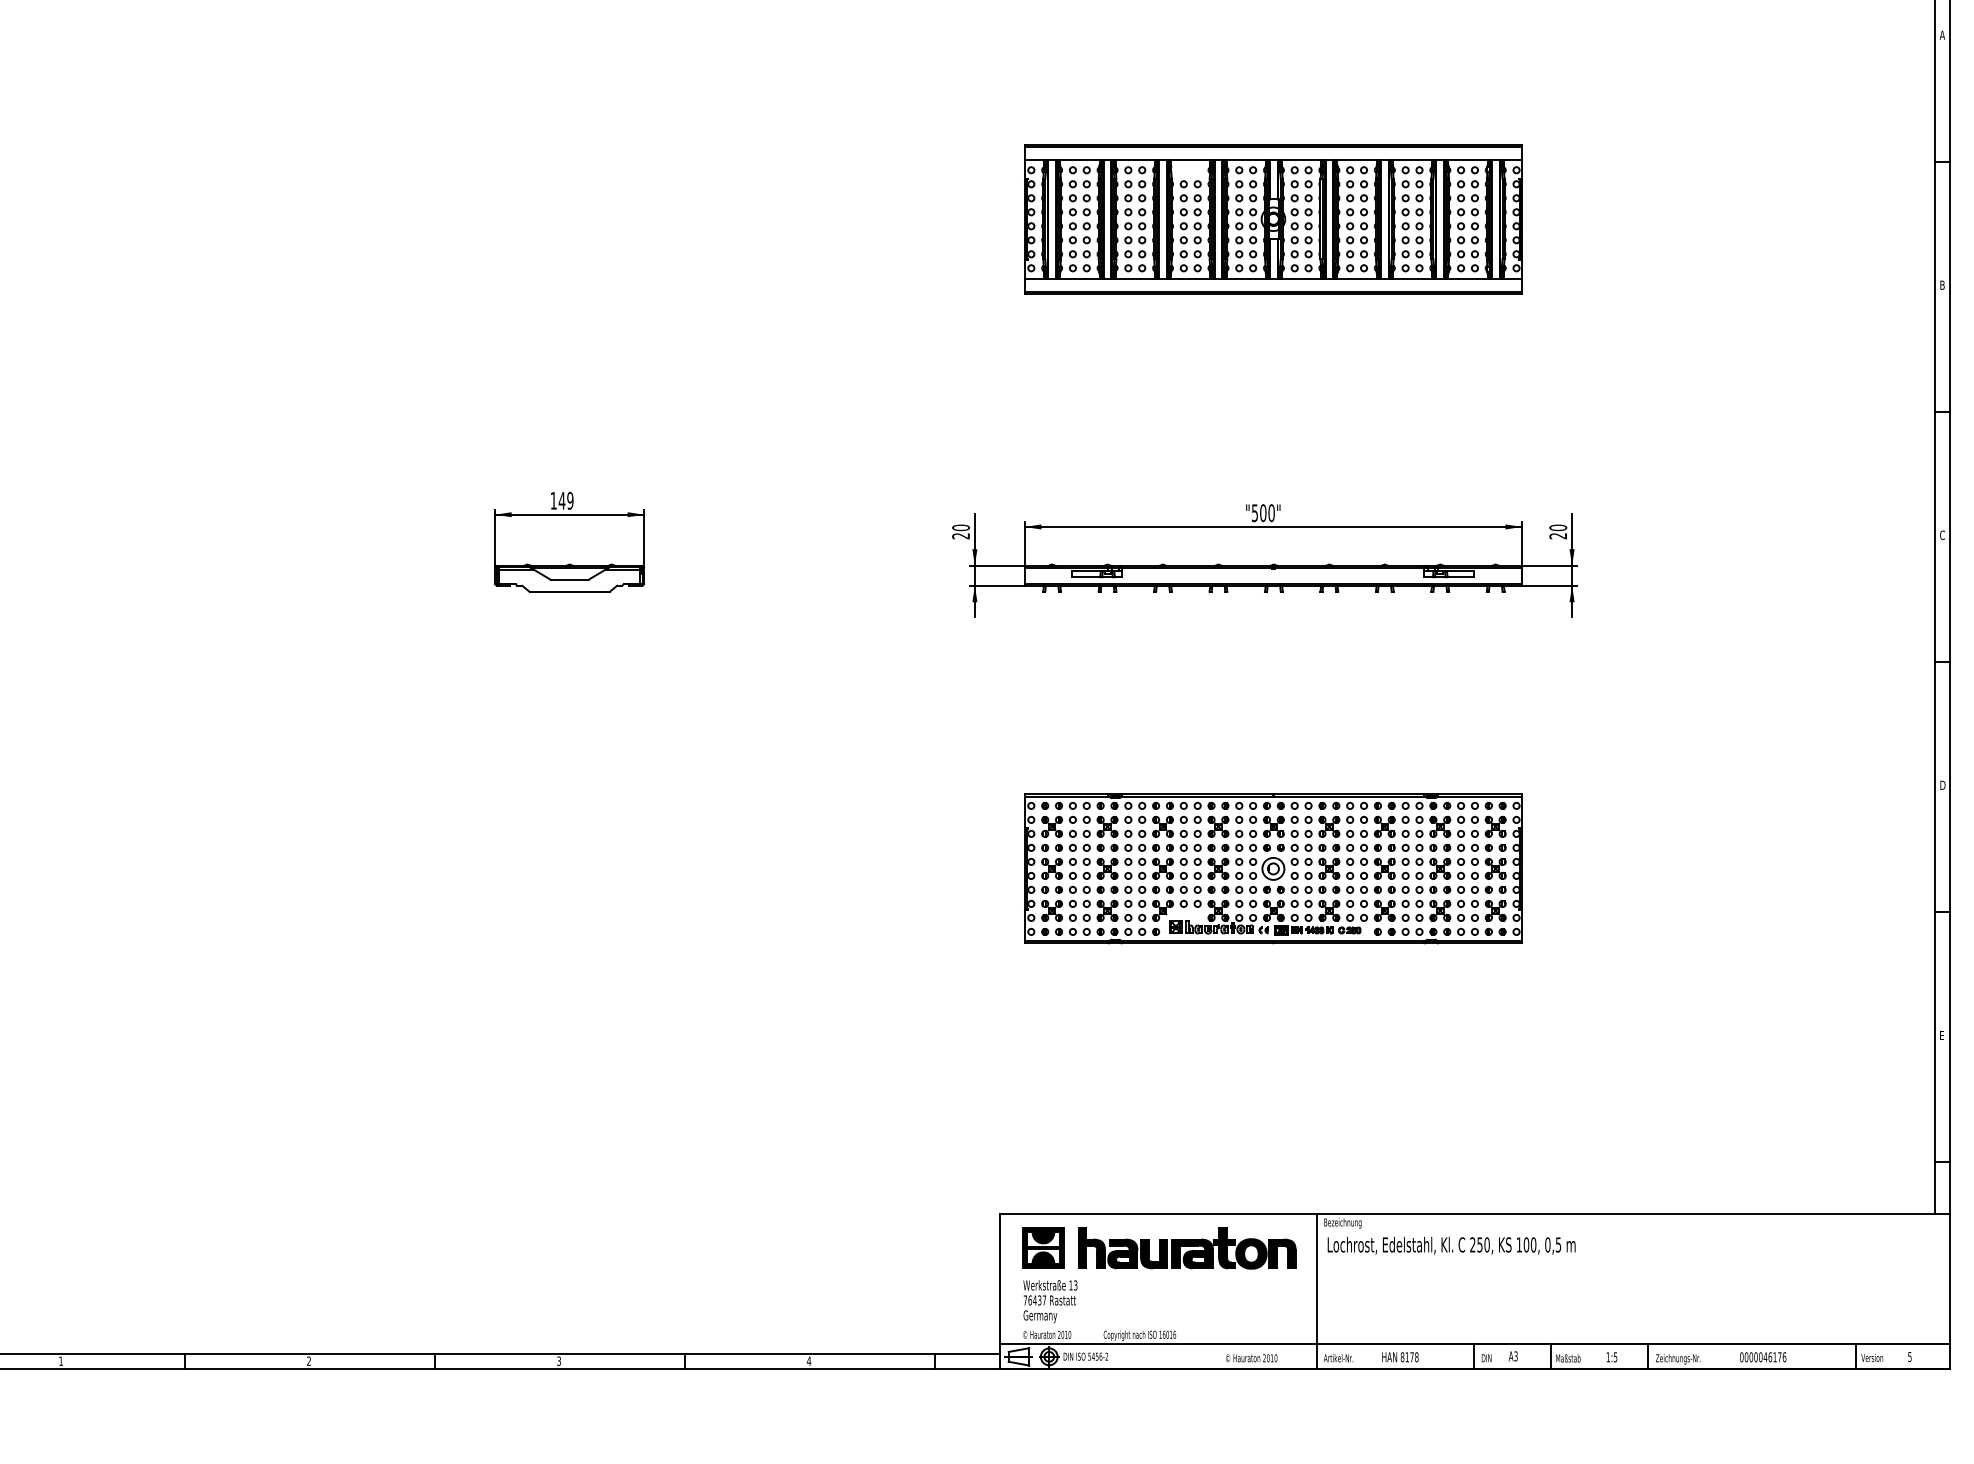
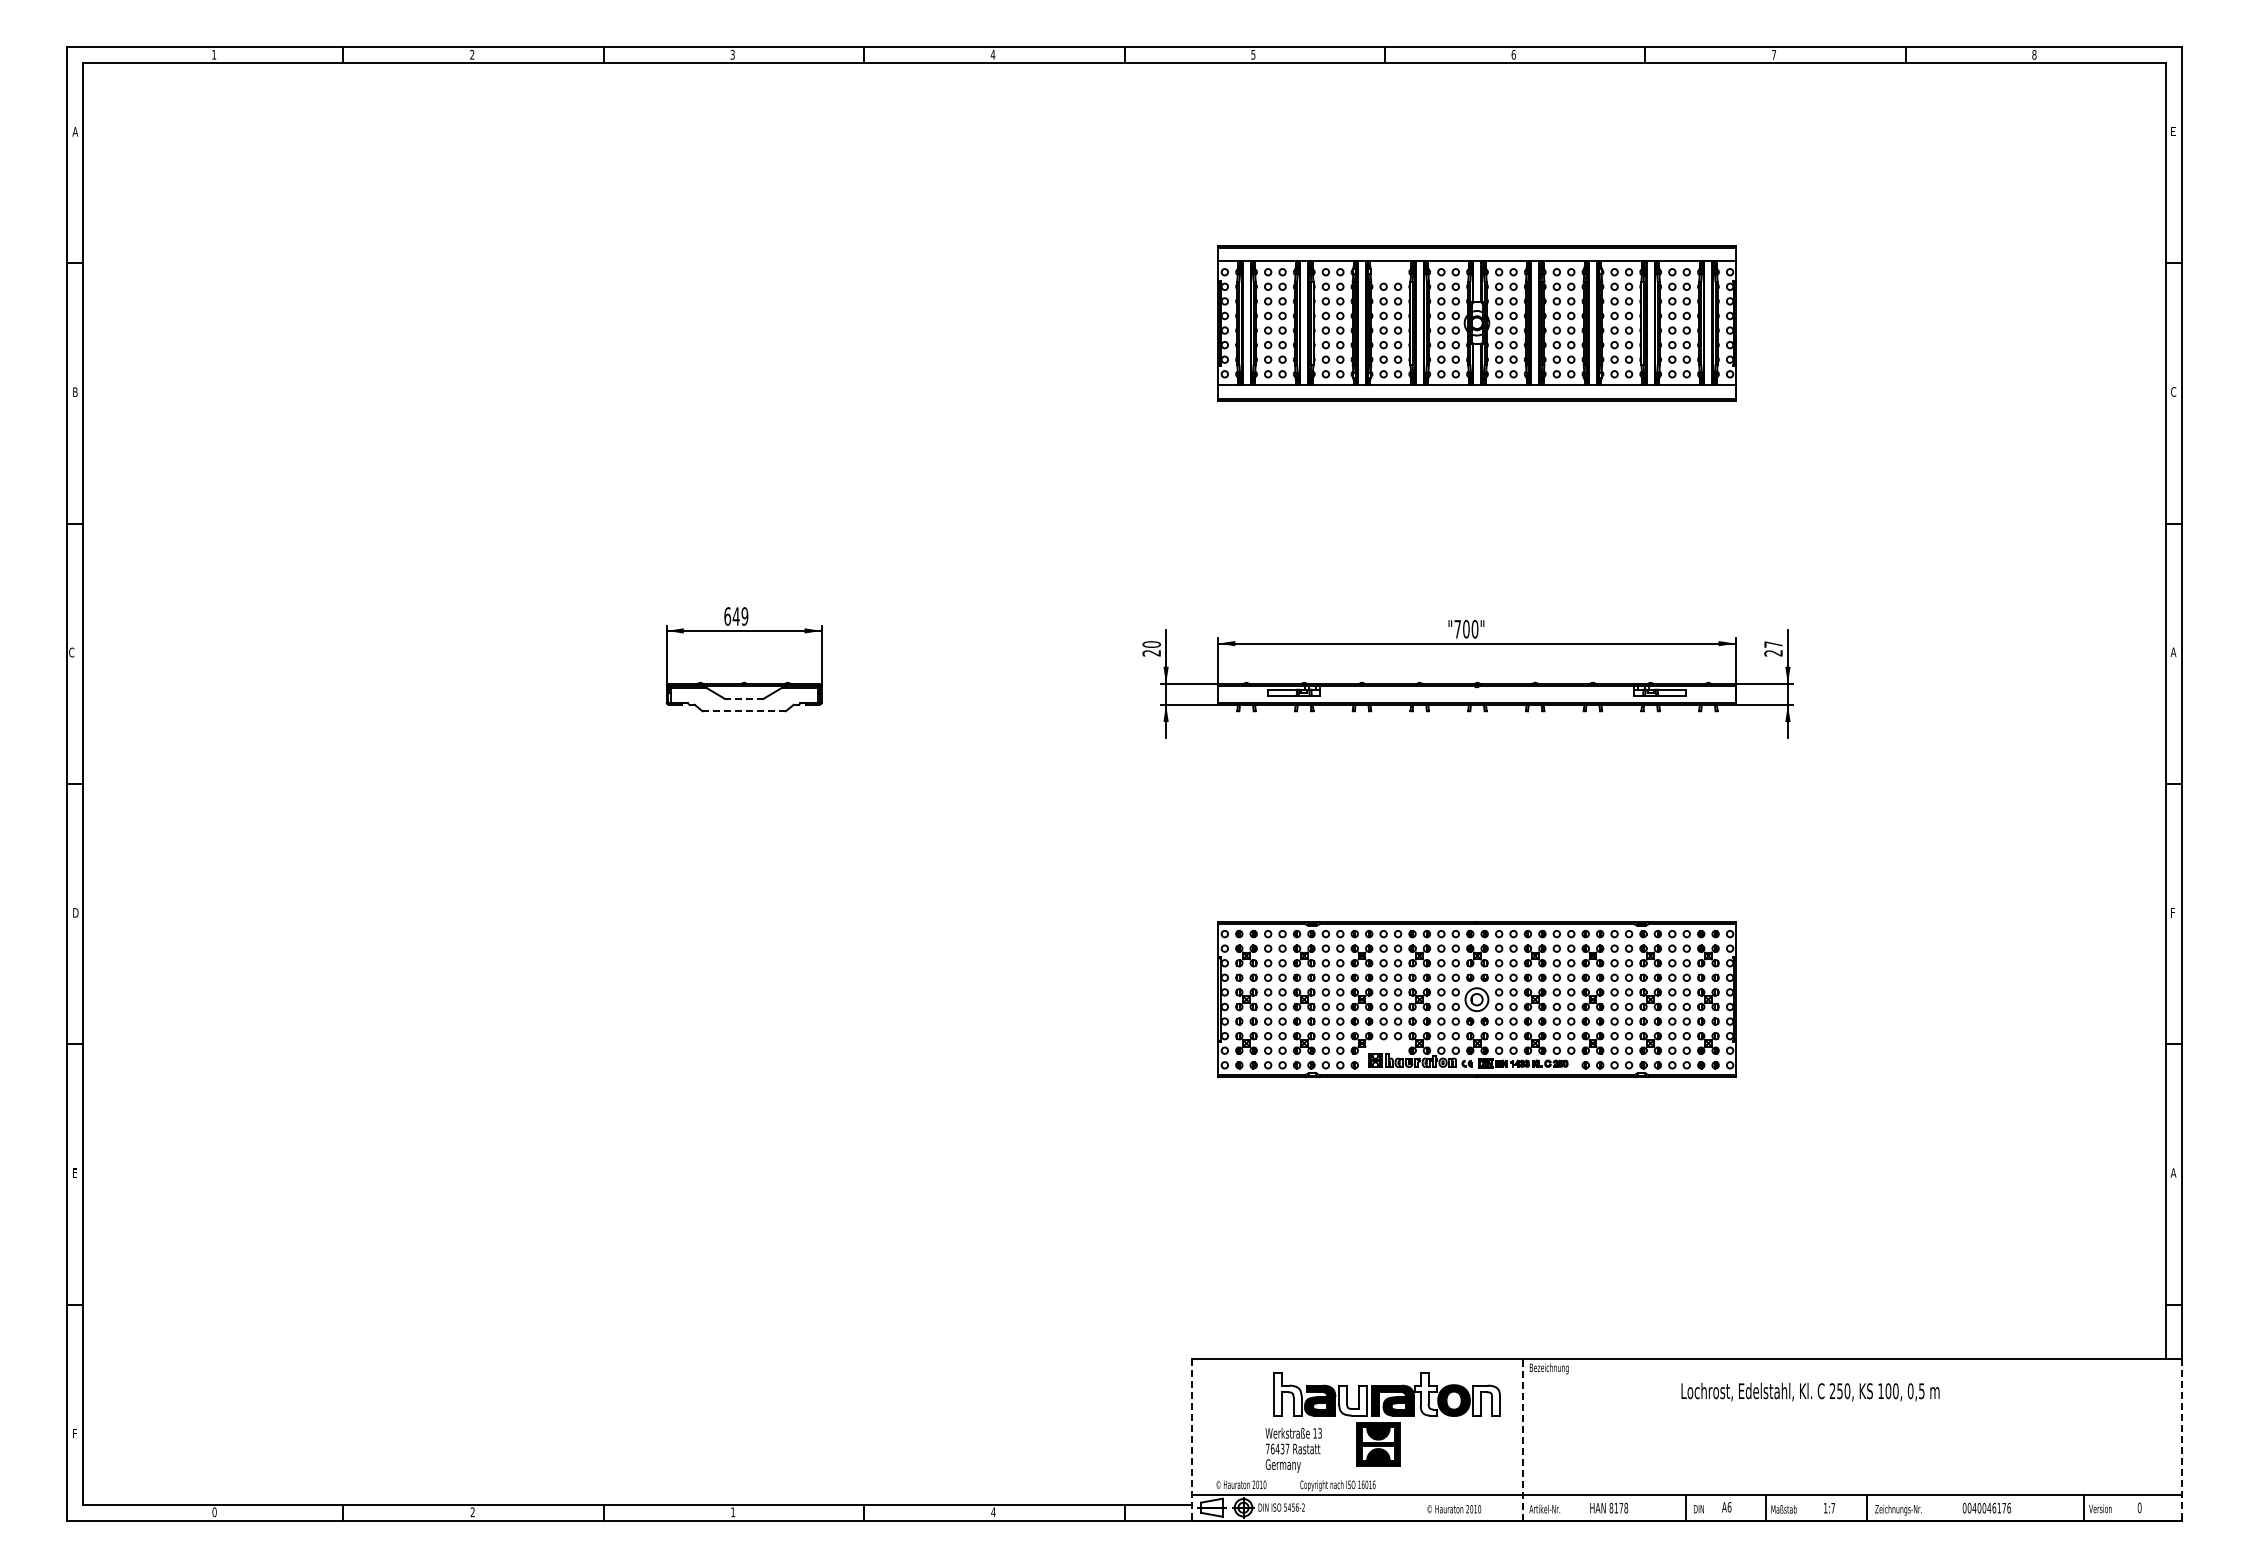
text: (1942, 35) -> (2173, 131), A -> E
text: (1942, 284) -> (2173, 391), B -> C
text: (553, 500) -> (727, 616), 149 -> 649
text: (1254, 513) -> (1457, 629), "500" -> "700"
text: (1558, 527) -> (1773, 644), 20 -> 27
text: (1942, 535) -> (2173, 652), C -> A
line: (569, 579) -> (744, 698), solid -> dashed
line: (569, 592) -> (744, 711), solid -> dashed
text: (1942, 785) -> (2173, 912), D -> F
text: (1942, 1034) -> (2173, 1172), E -> A
text: (1451, 1245) -> (1810, 1391), moved
part: (1043, 1248) -> (1378, 1444), moved
fill: (1091, 1248) -> (1287, 1394), removed
fill: (1224, 1248) -> (1425, 1394), removed
fill: (1153, 1253) -> (1352, 1400), removed
fill: (1282, 1253) -> (1486, 1400), removed
line: (1000, 1292) -> (1192, 1440), solid -> dashed
line: (1317, 1292) -> (1522, 1440), solid -> dashed
line: (1950, 1292) -> (2181, 1440), solid -> dashed
text: (1050, 1301) -> (1293, 1450), moved
text: (1515, 1356) -> (1729, 1507), A3 -> A6
text: (1751, 1356) -> (1974, 1507), 0000046176 -> 0040046176
text: (1909, 1356) -> (2139, 1507), 5 -> 0
text: (1614, 1357) -> (1832, 1508), 1:5 -> 1:7
text: (60, 1361) -> (214, 1512), 1 -> 0
text: (559, 1361) -> (733, 1512), 3 -> 1

